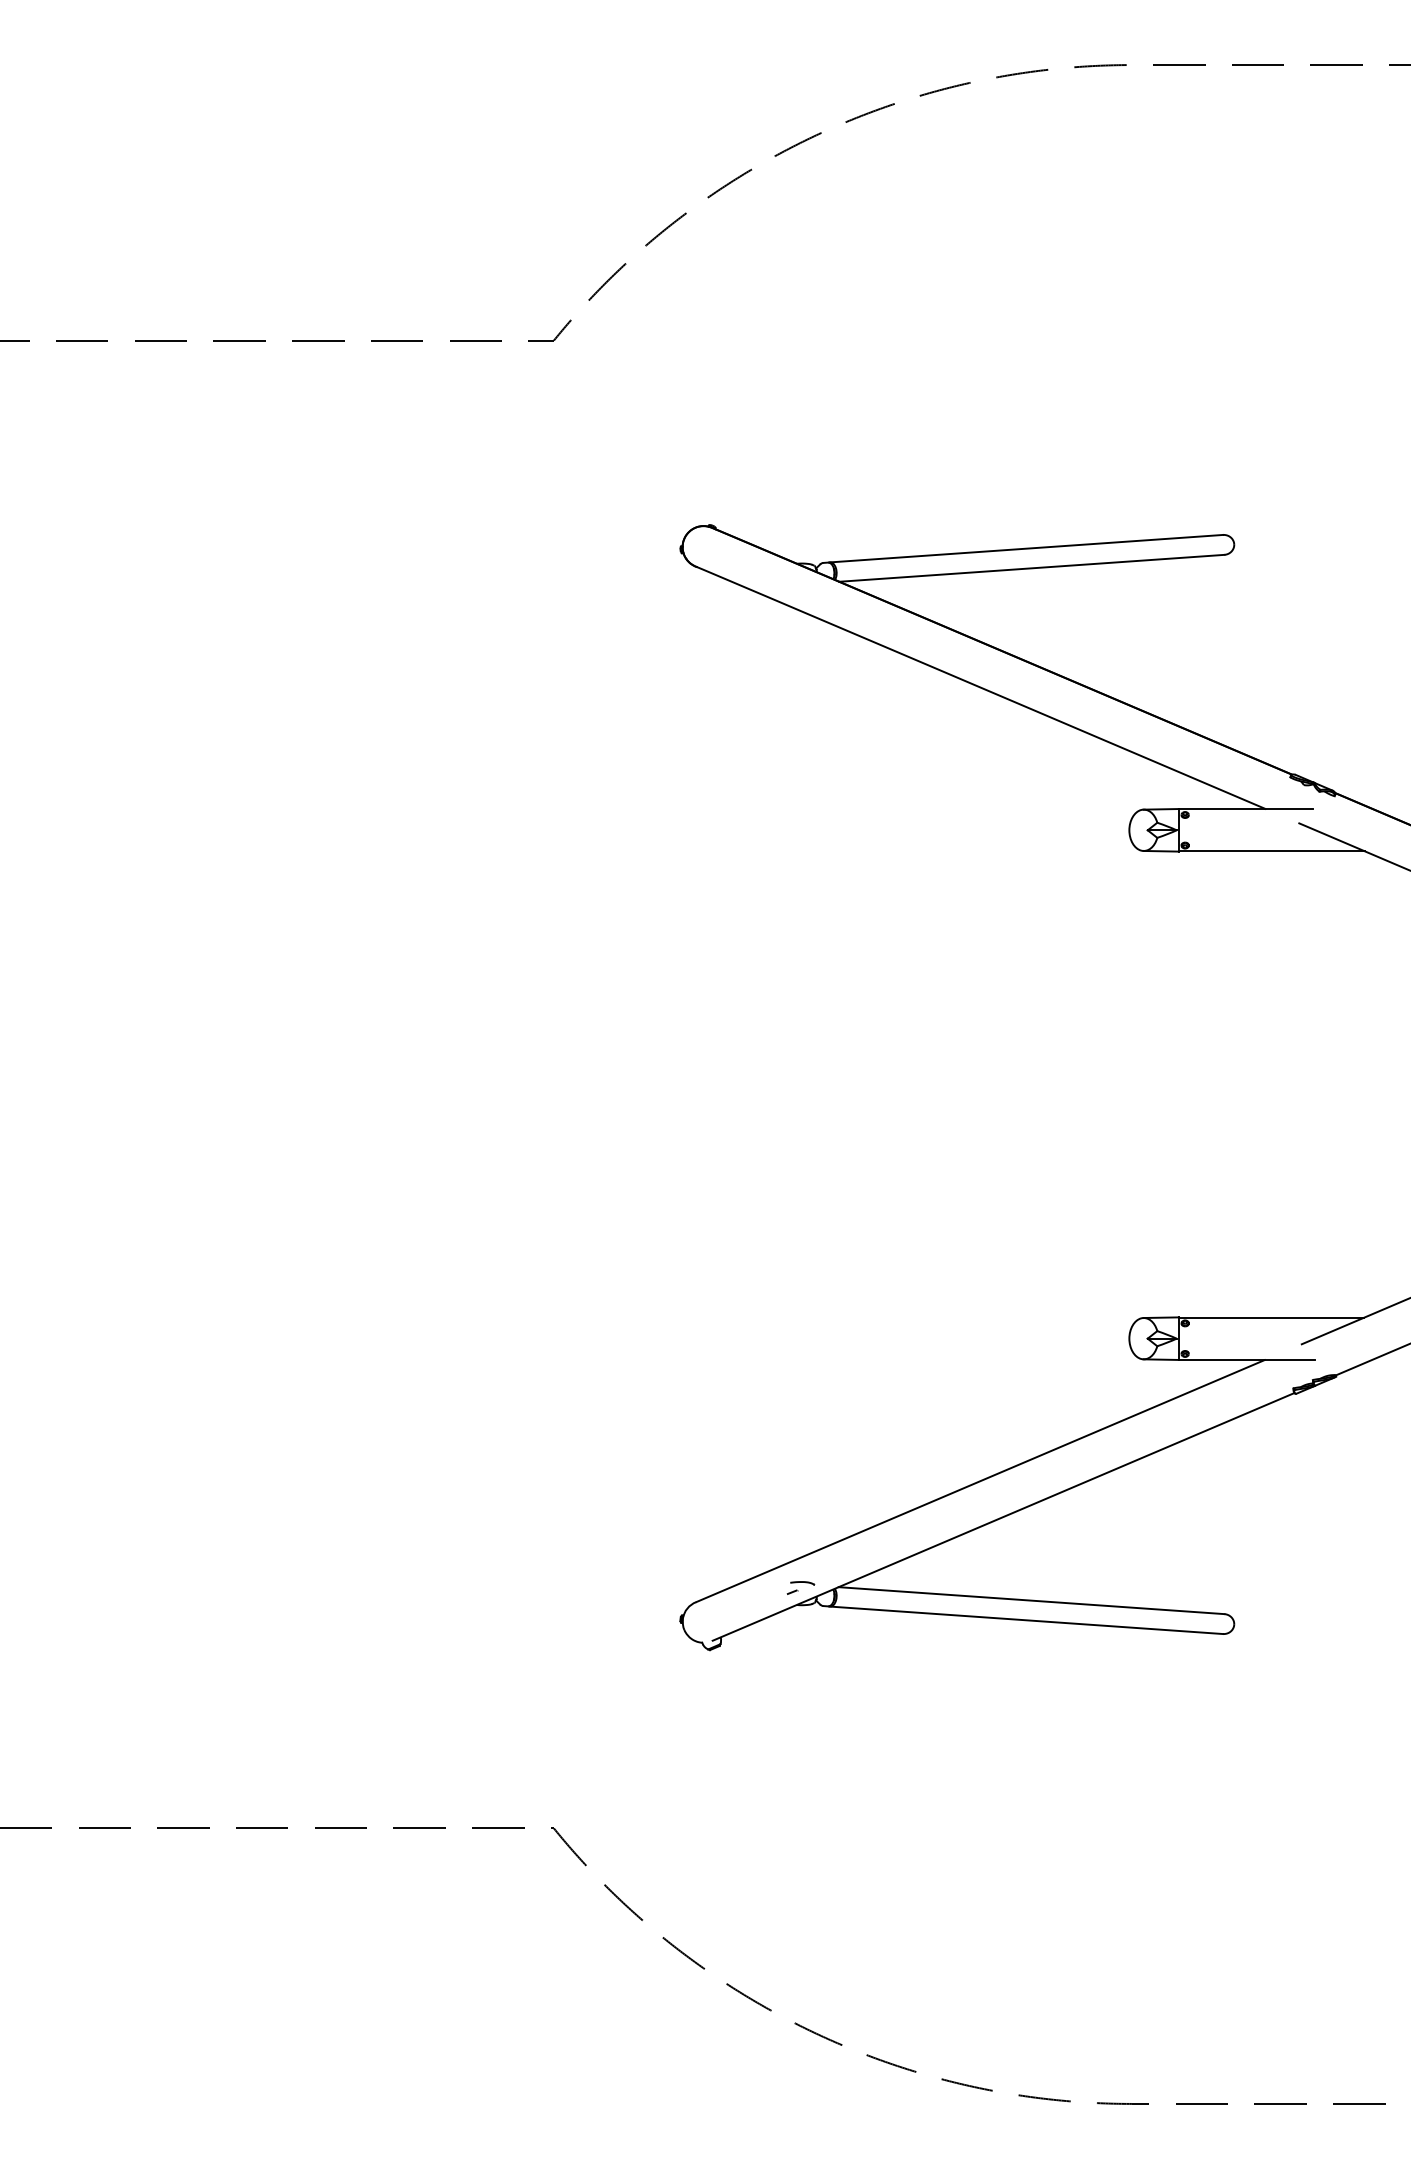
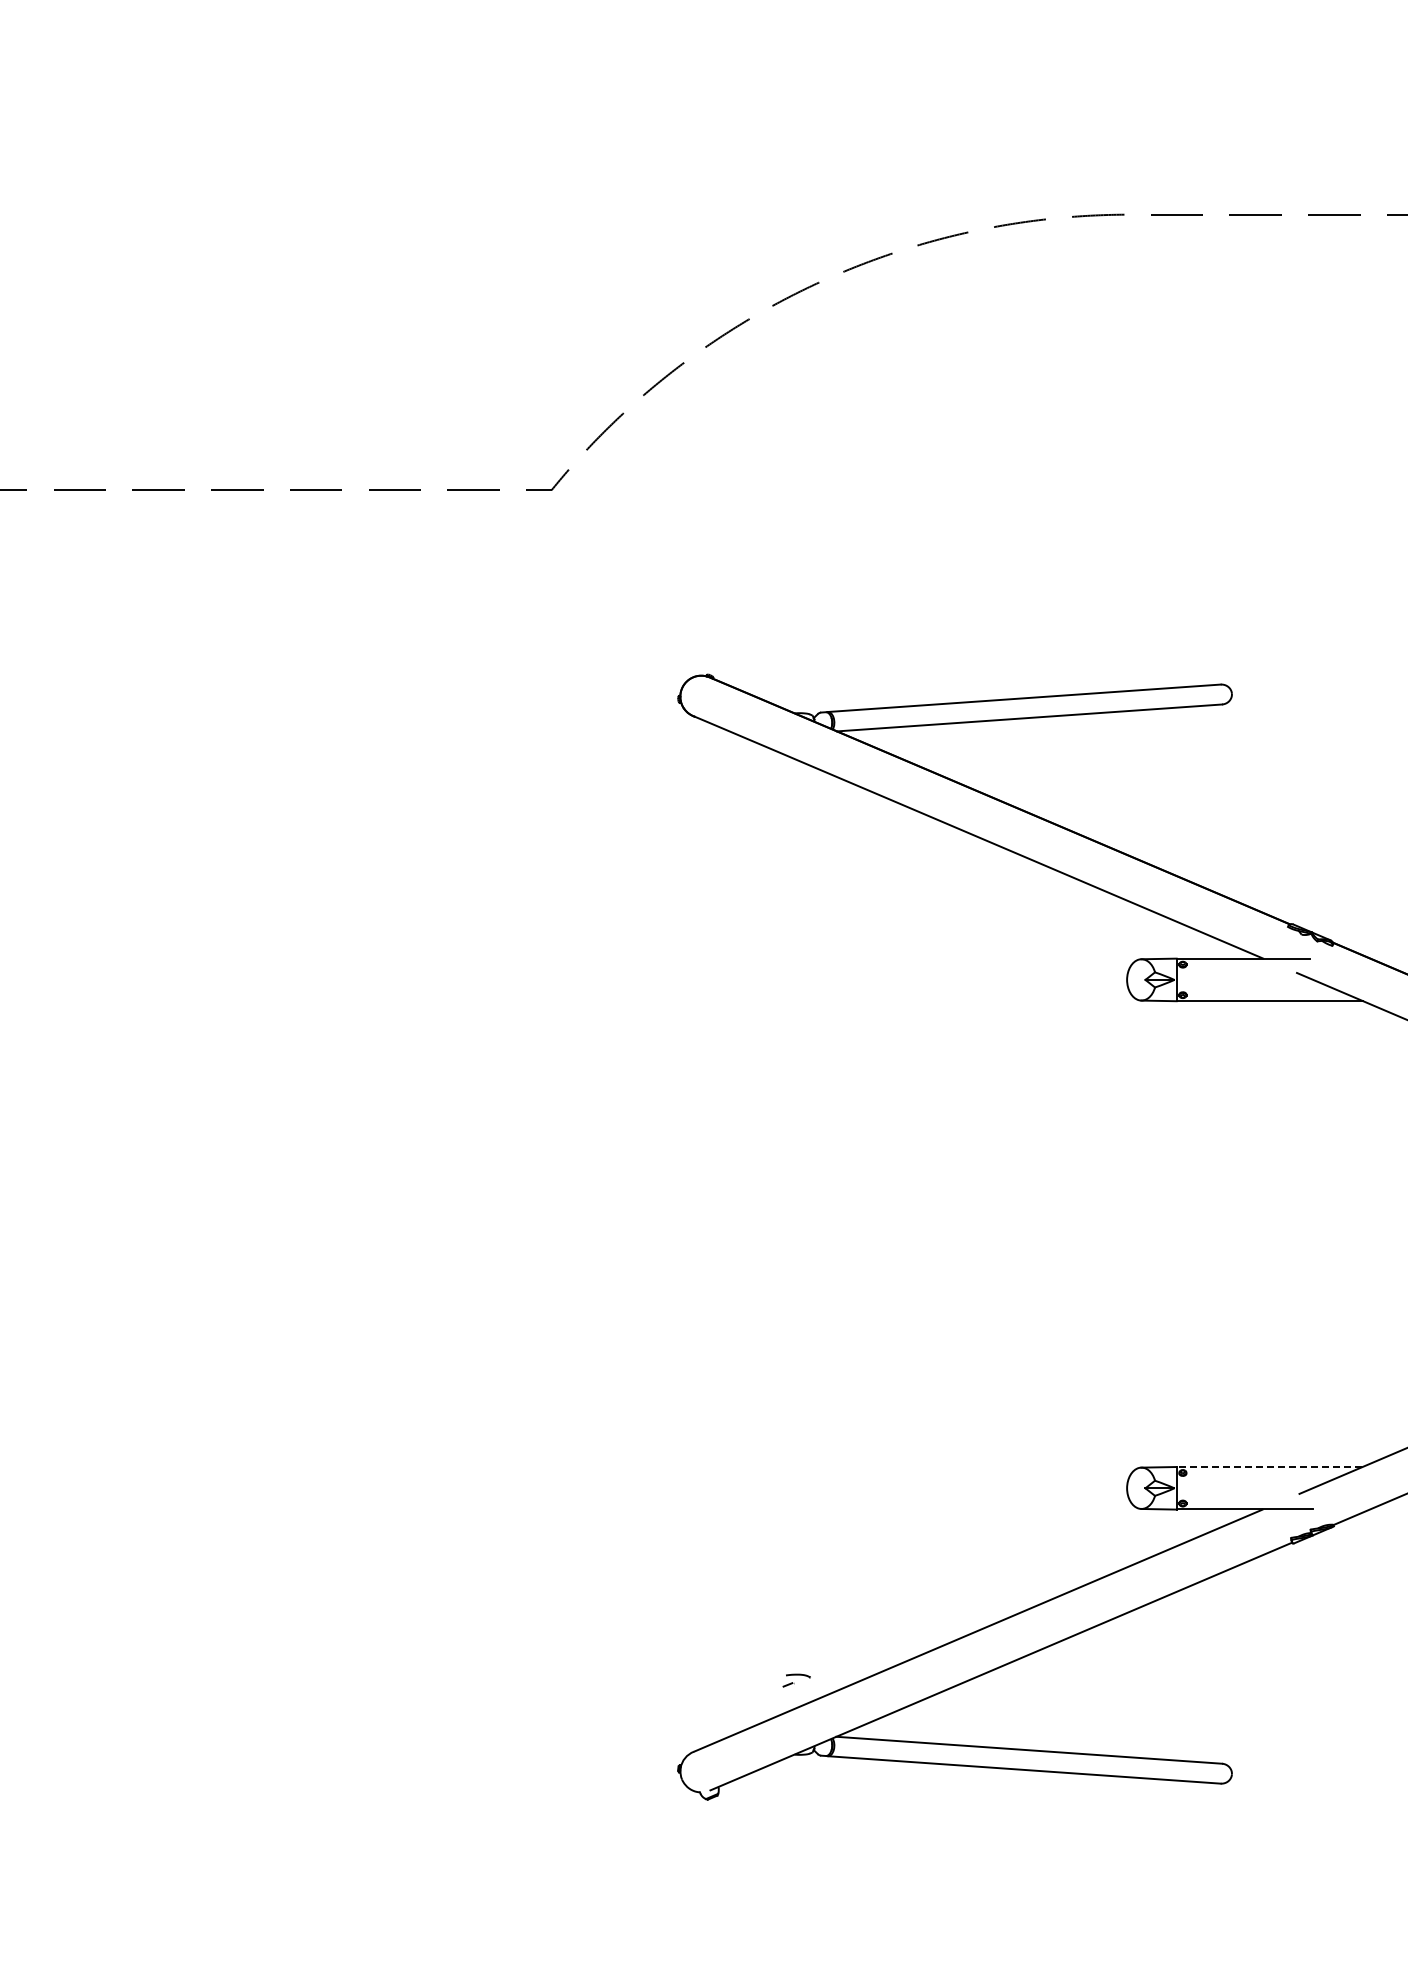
line: (1271, 1317) -> (1269, 1467), solid -> dashed
part: (800, 1587) -> (796, 1680), moved

